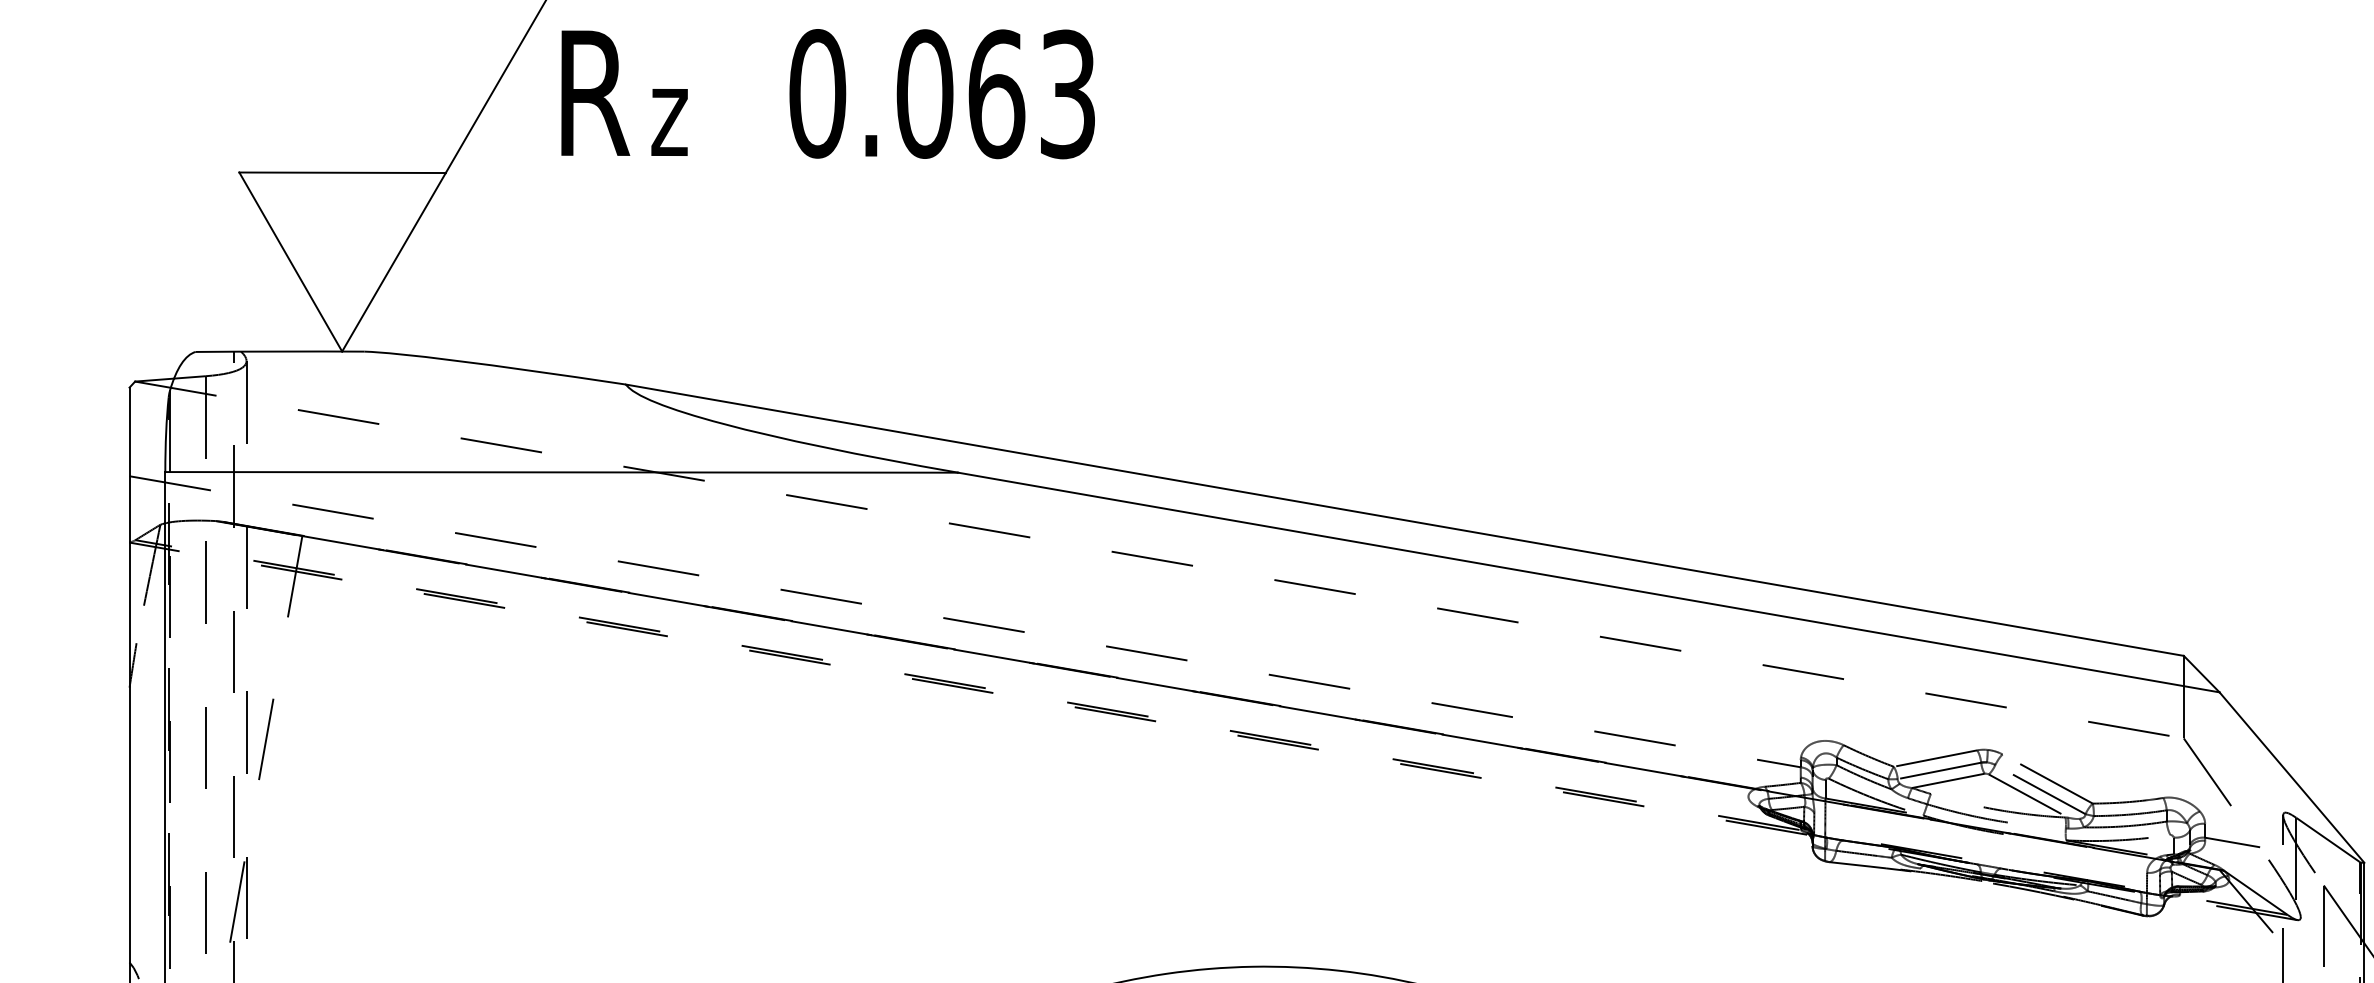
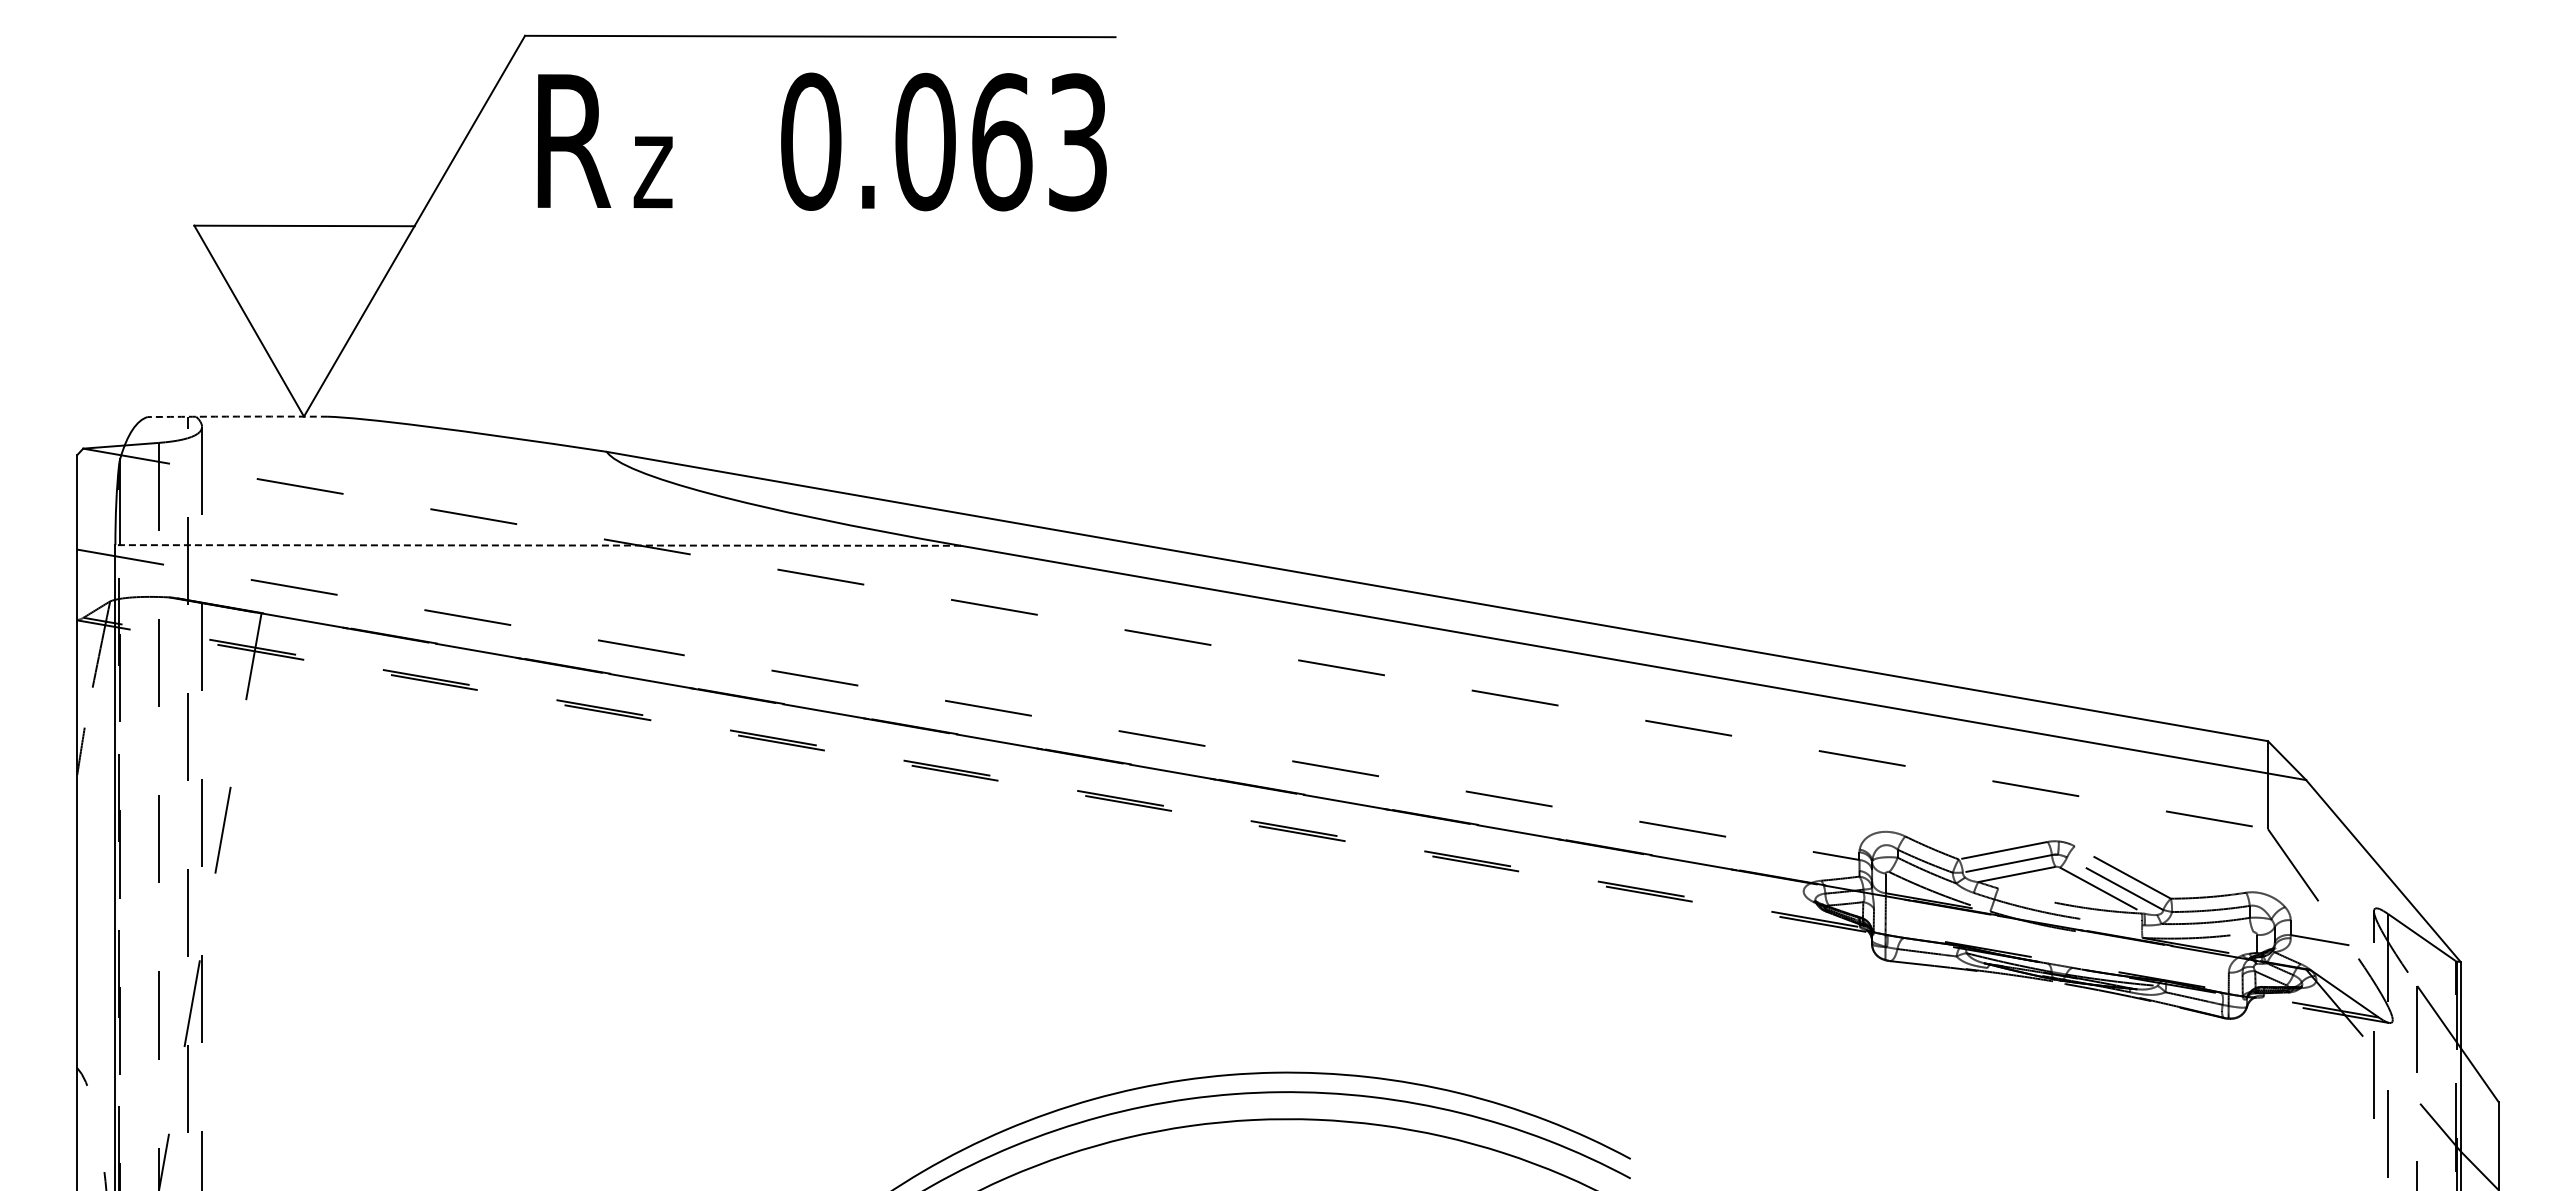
arc: (279, 351) -> (237, 416), solid -> dashed
line: (562, 472) -> (538, 545), solid -> dashed

